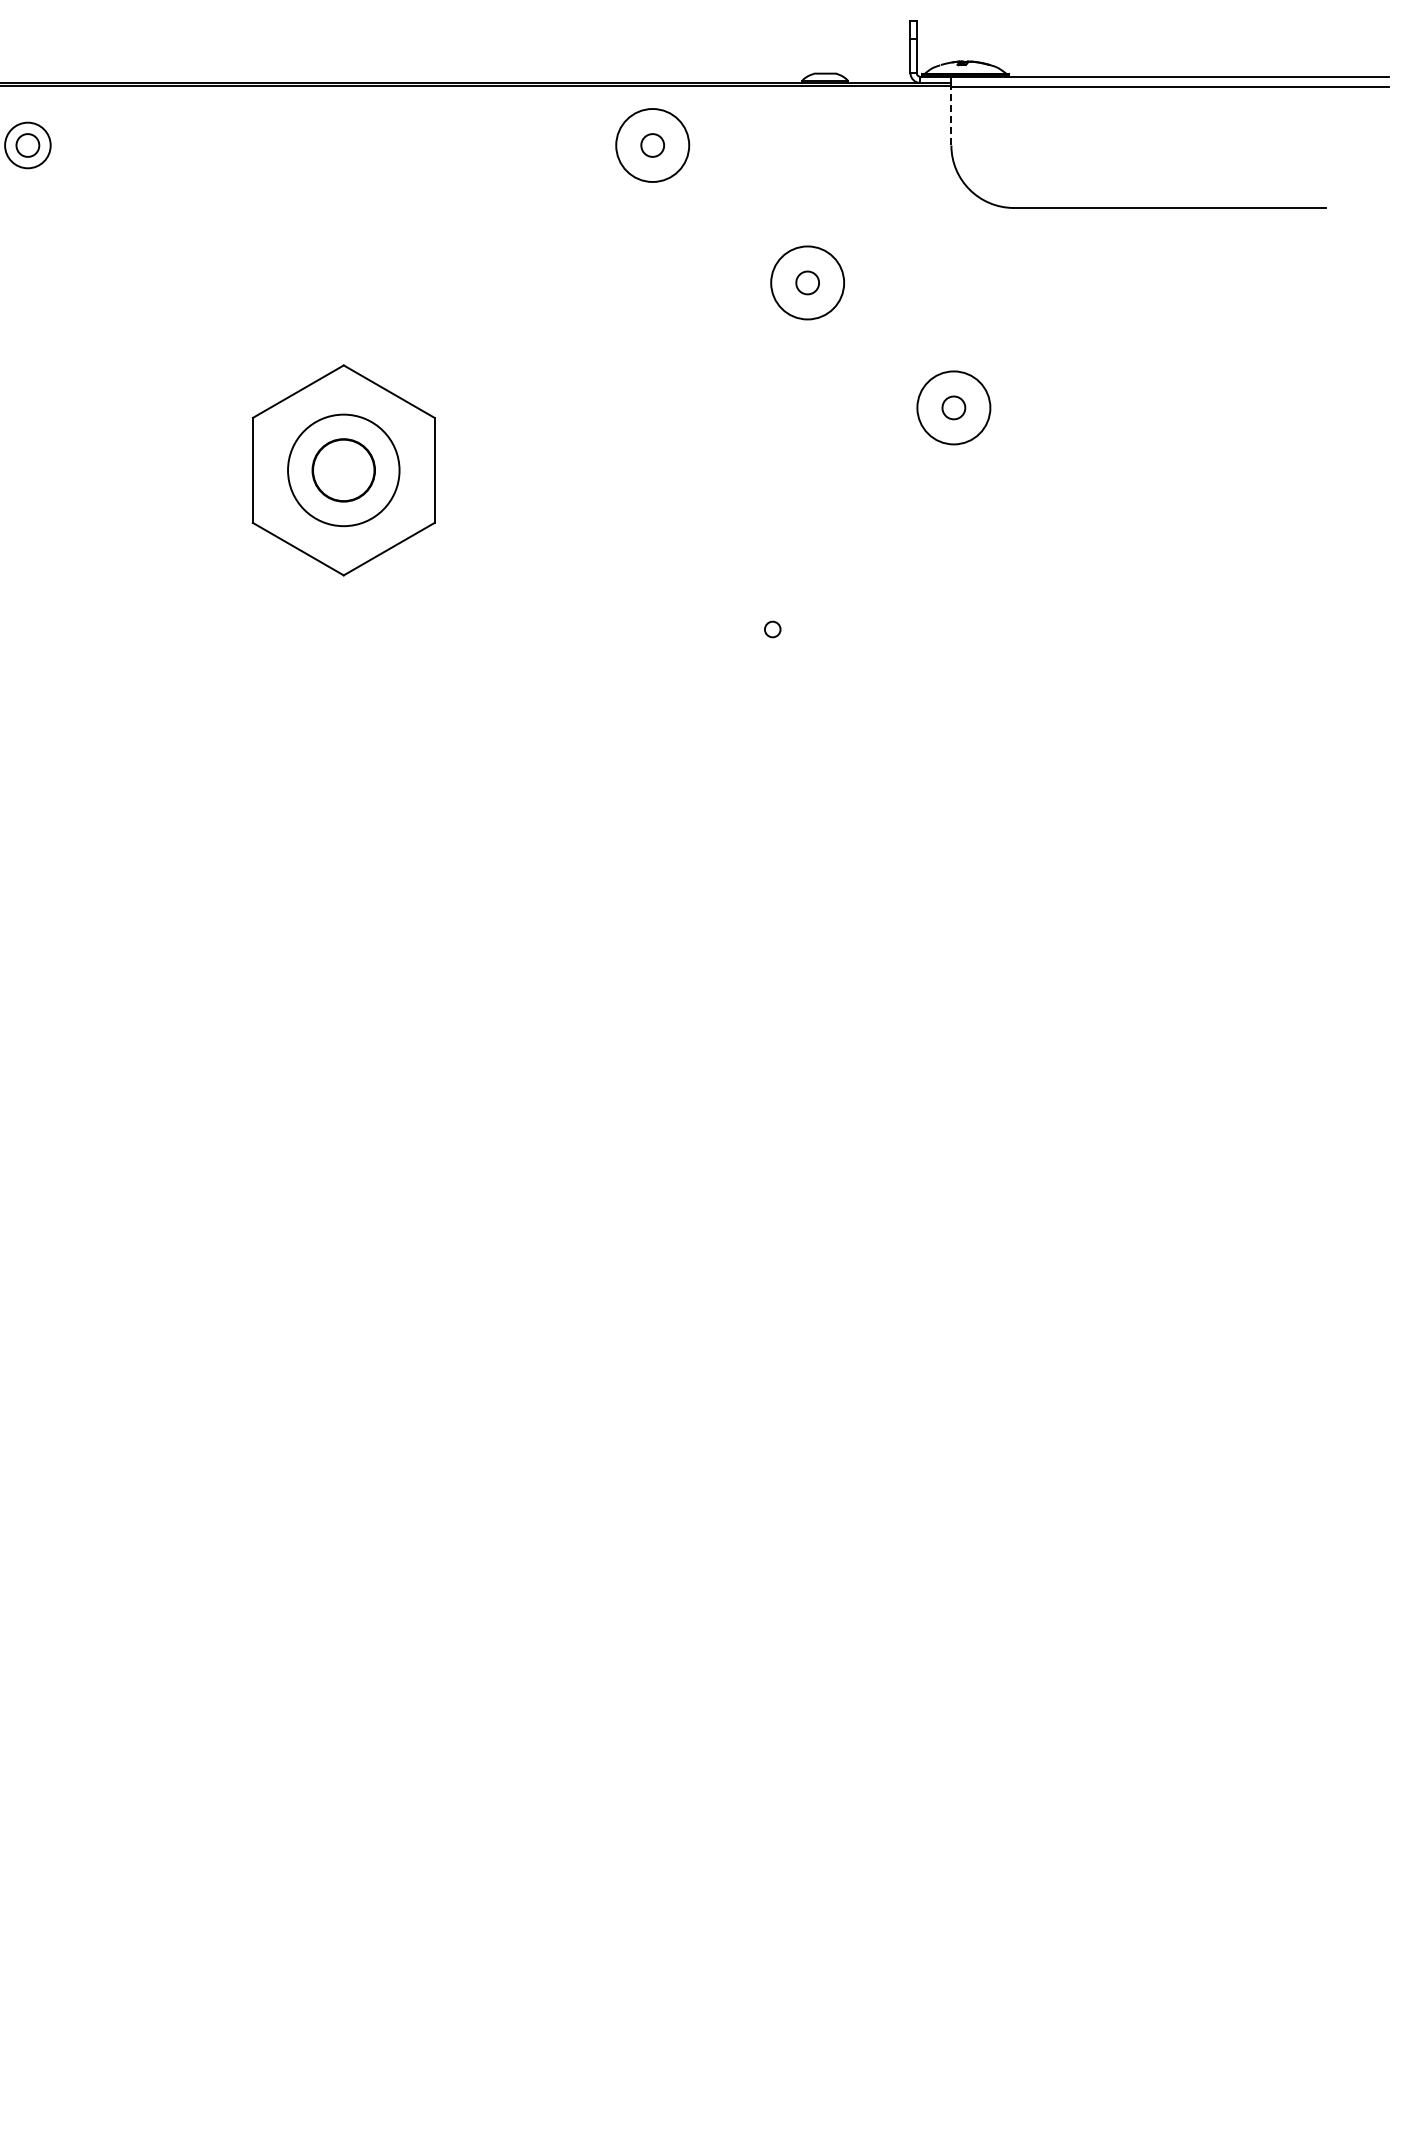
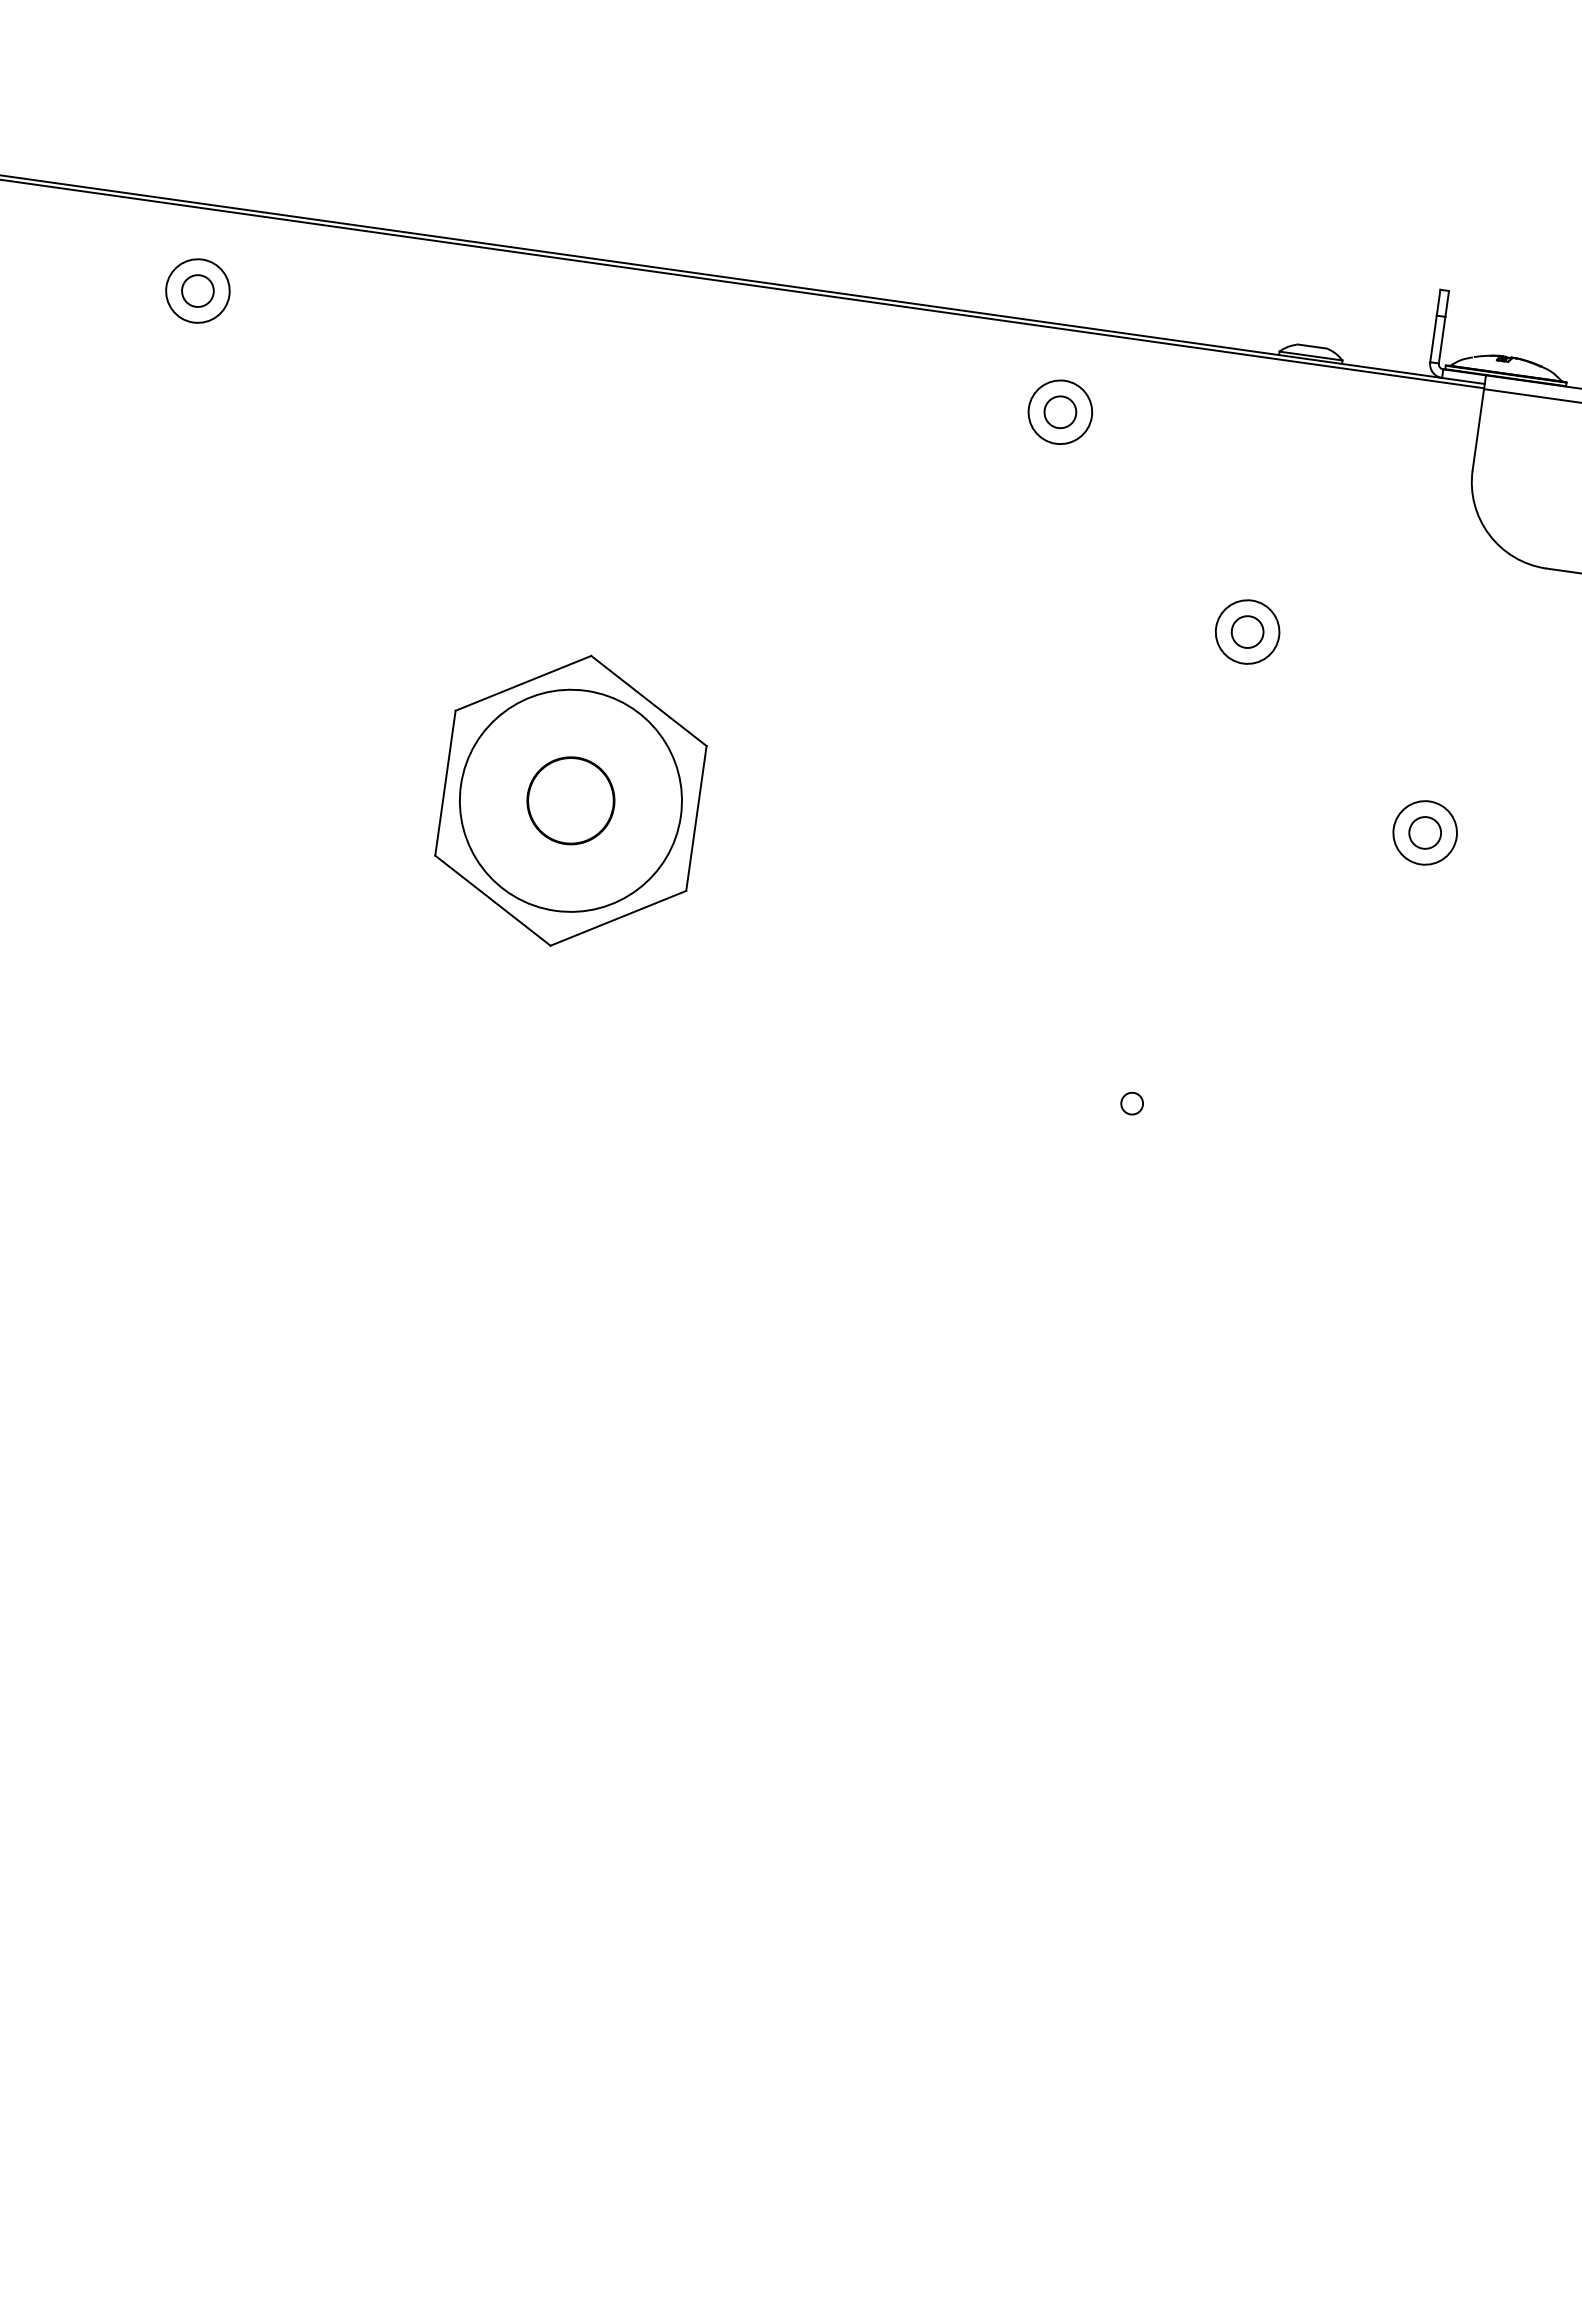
line: (951, 115) -> (1478, 428), dashed -> solid
circle: (652, 145) -> (1060, 412), size x0.62
circle: (807, 282) -> (1247, 631), size x0.62
circle: (953, 407) -> (1424, 832), size x0.62
circle: (343, 470) -> (570, 800), size x1.43

